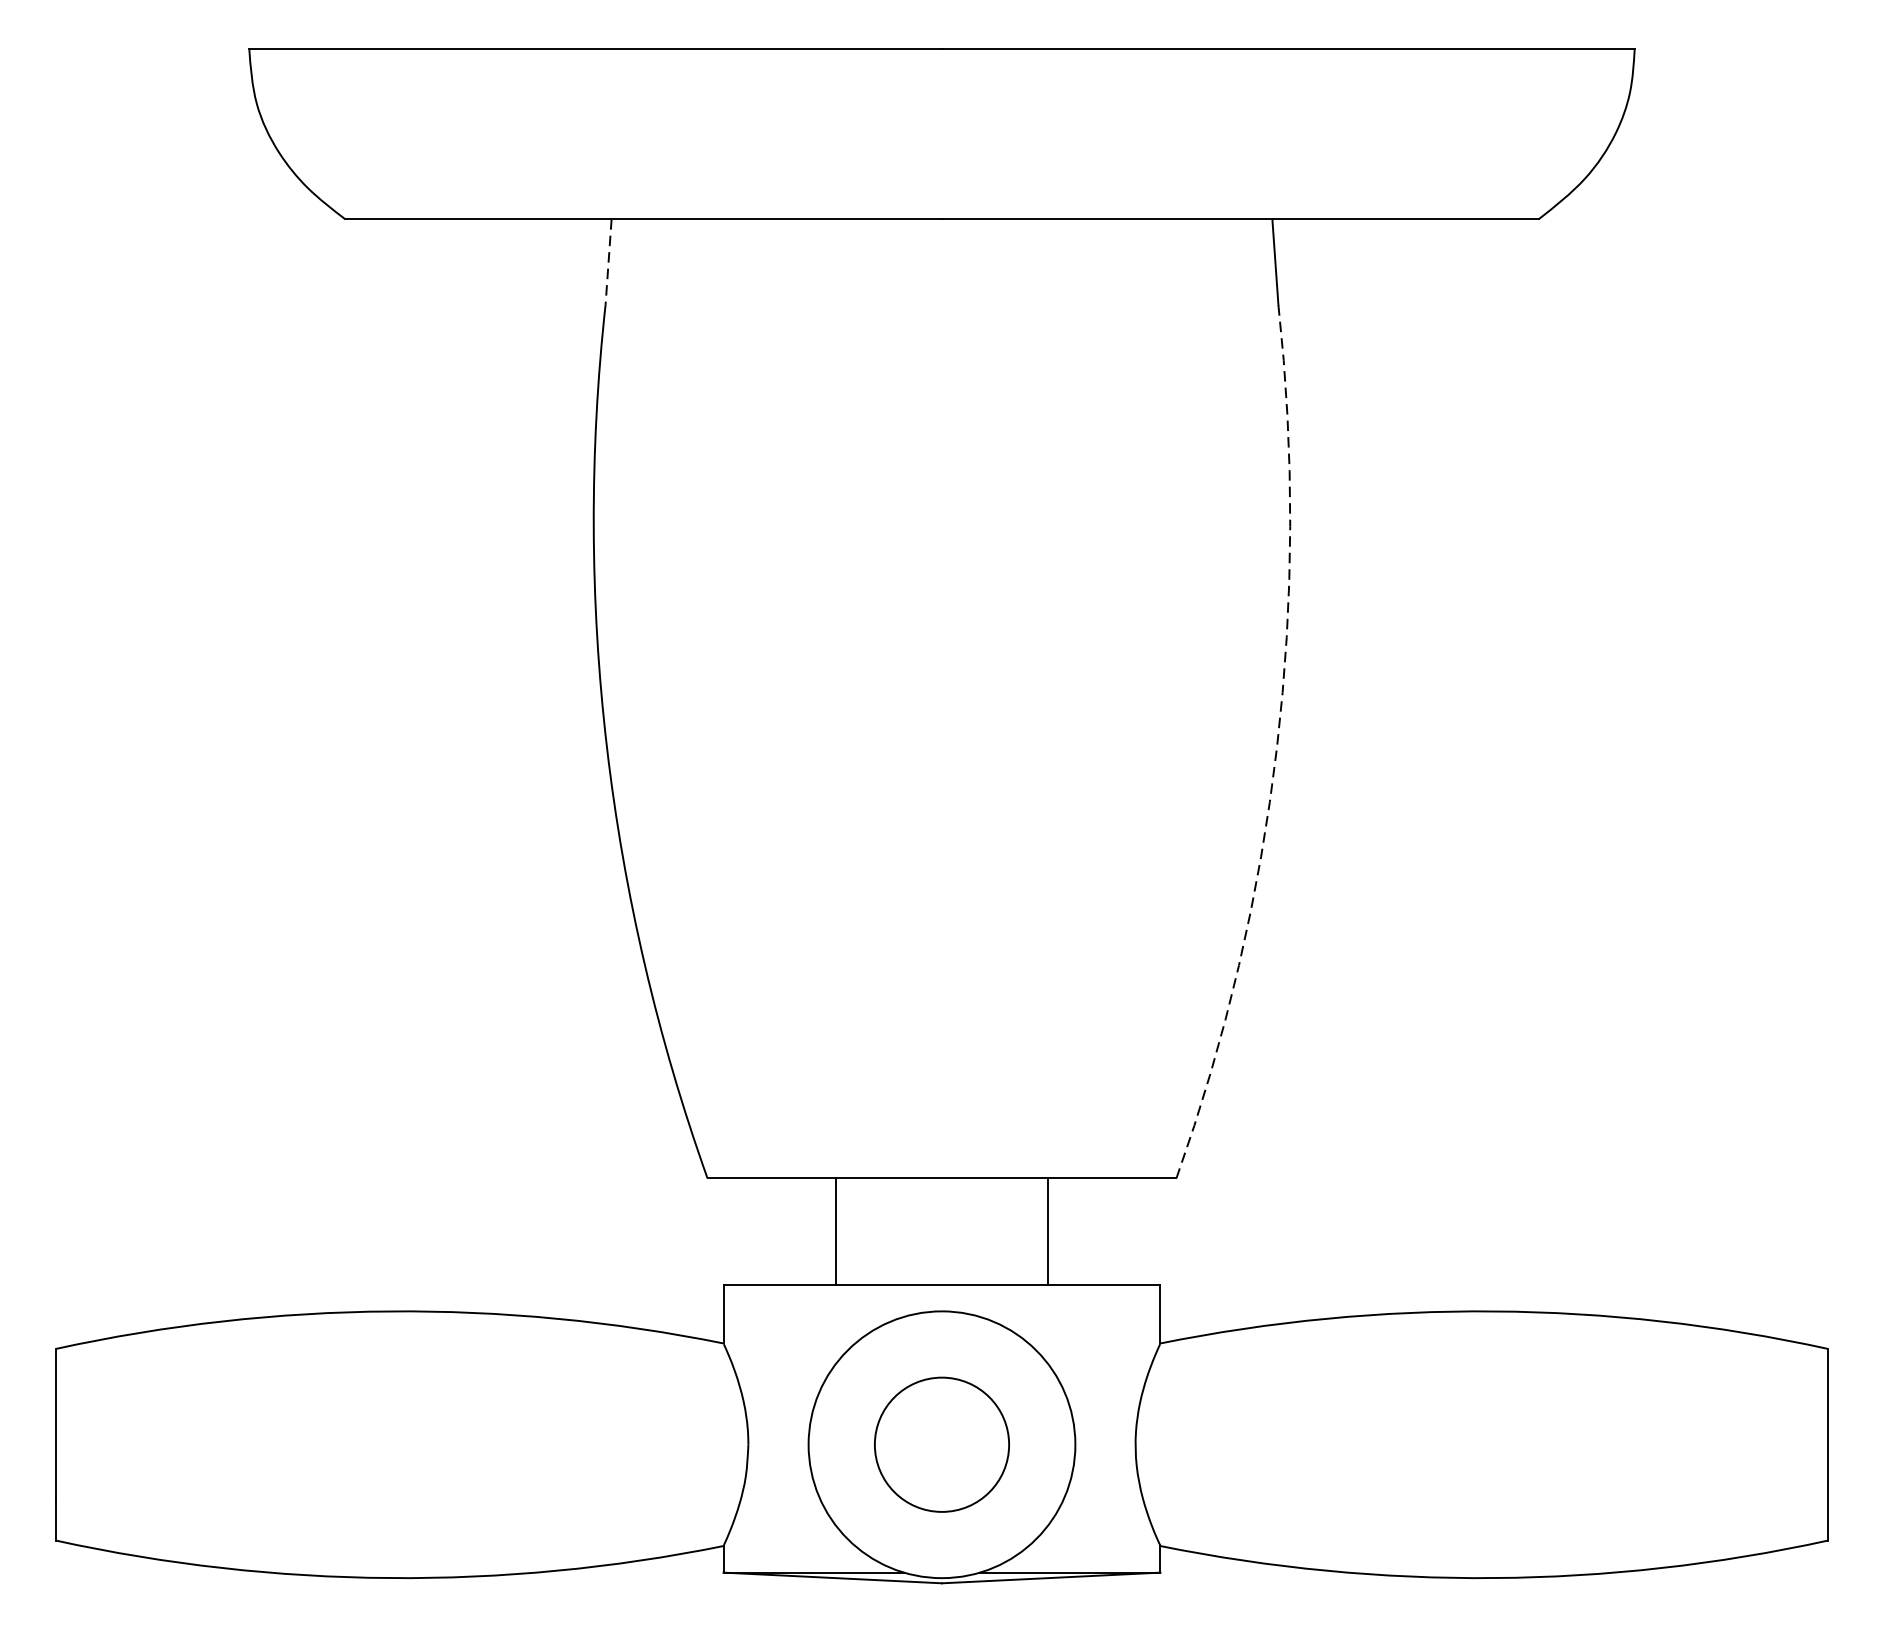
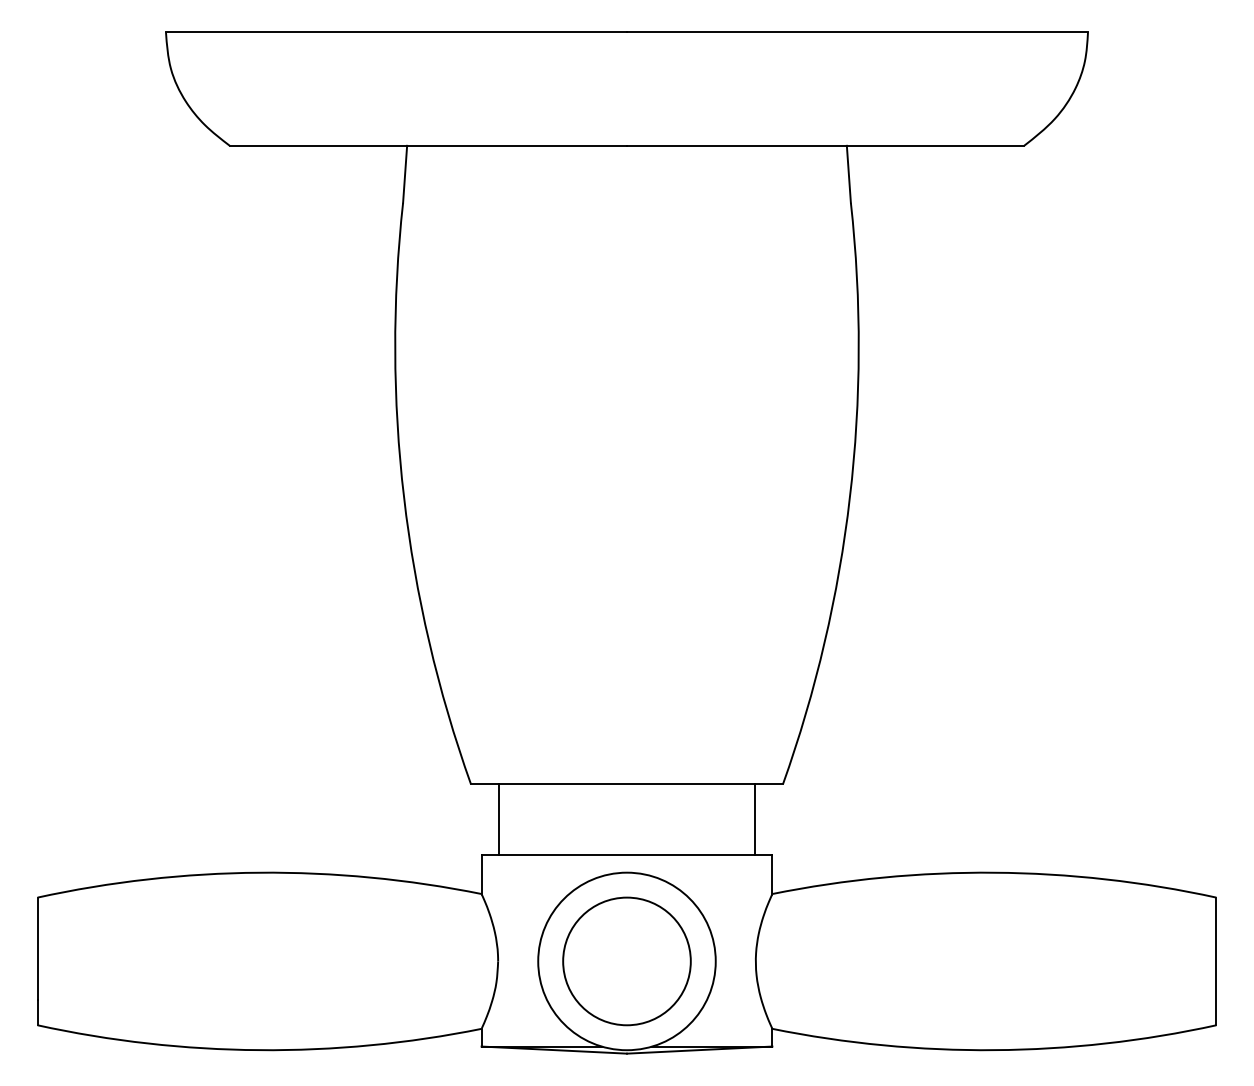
line: (609, 262) -> (405, 174), dashed -> solid
arc: (1276, 747) -> (849, 497), dashed -> solid
line: (836, 1231) -> (499, 819), moved
line: (1047, 1231) -> (754, 819), moved
circle: (941, 1444) -> (626, 961), size x1.43

